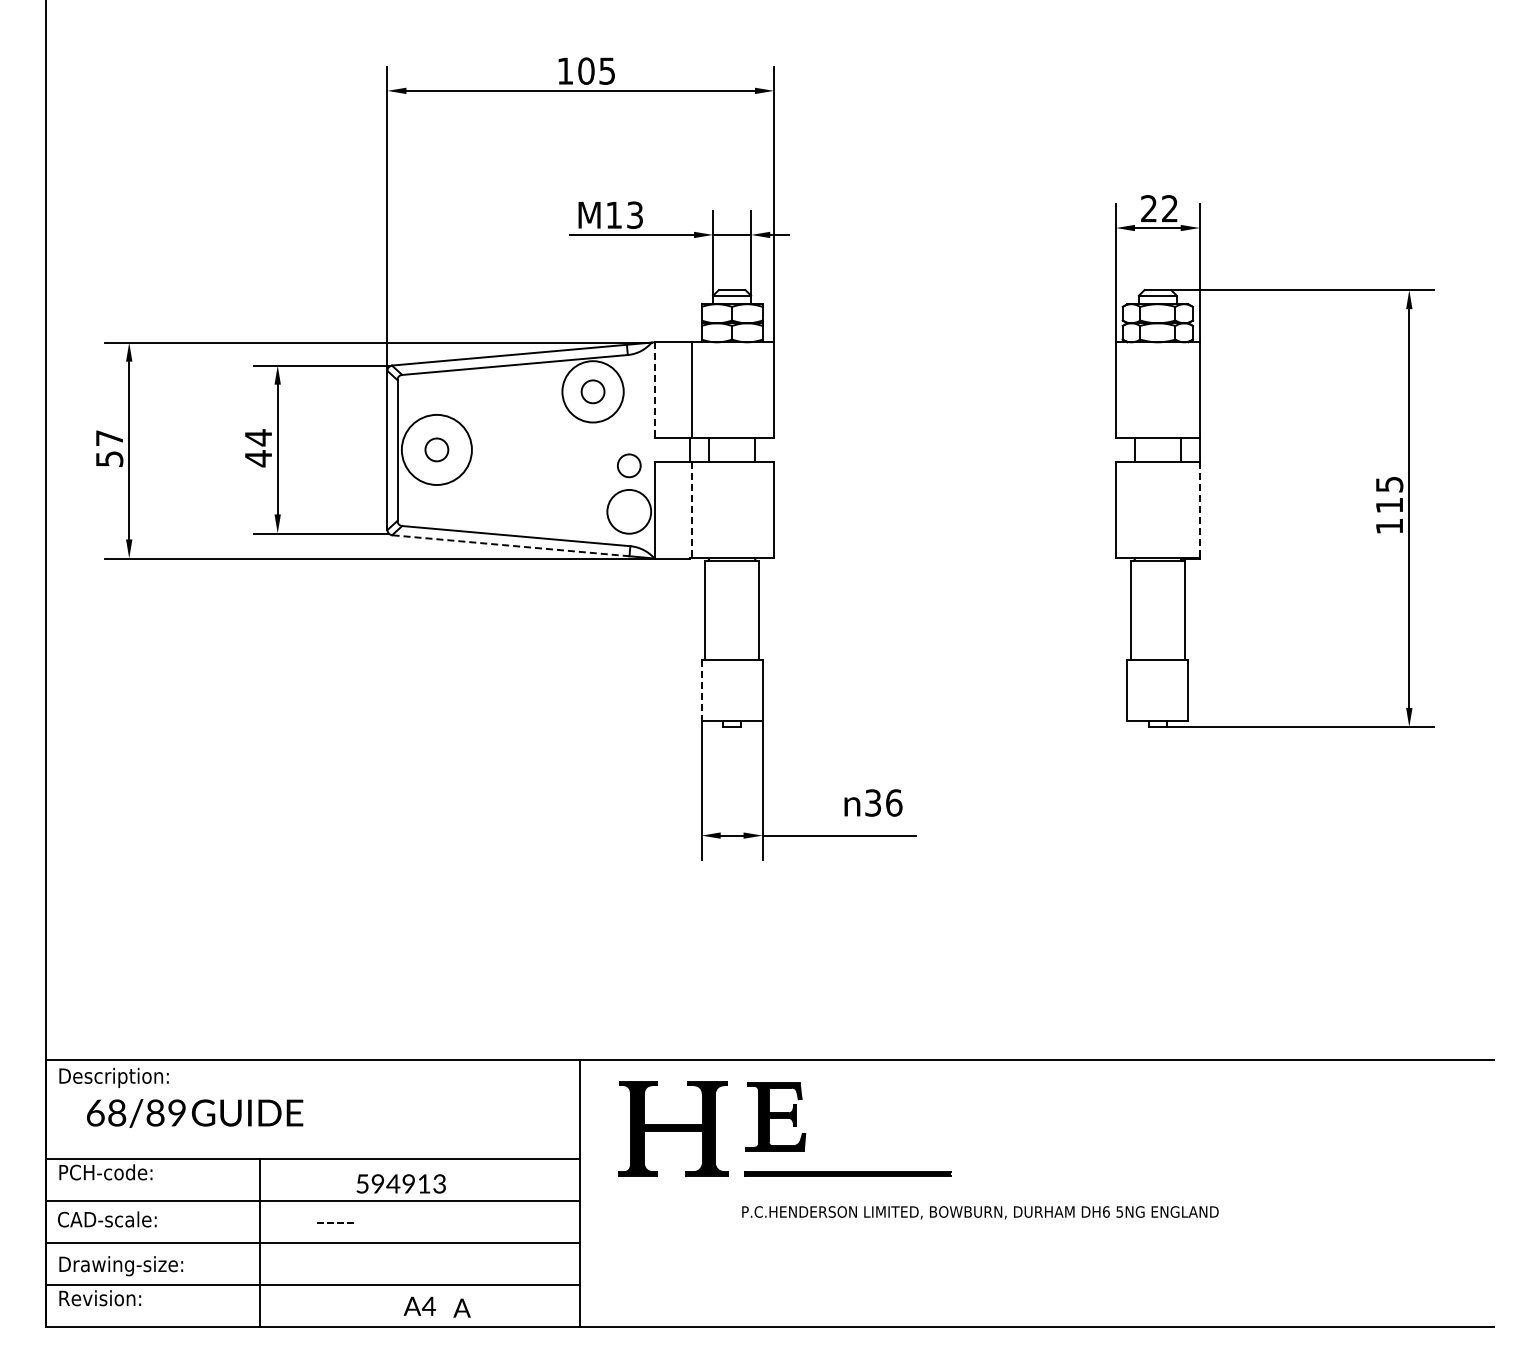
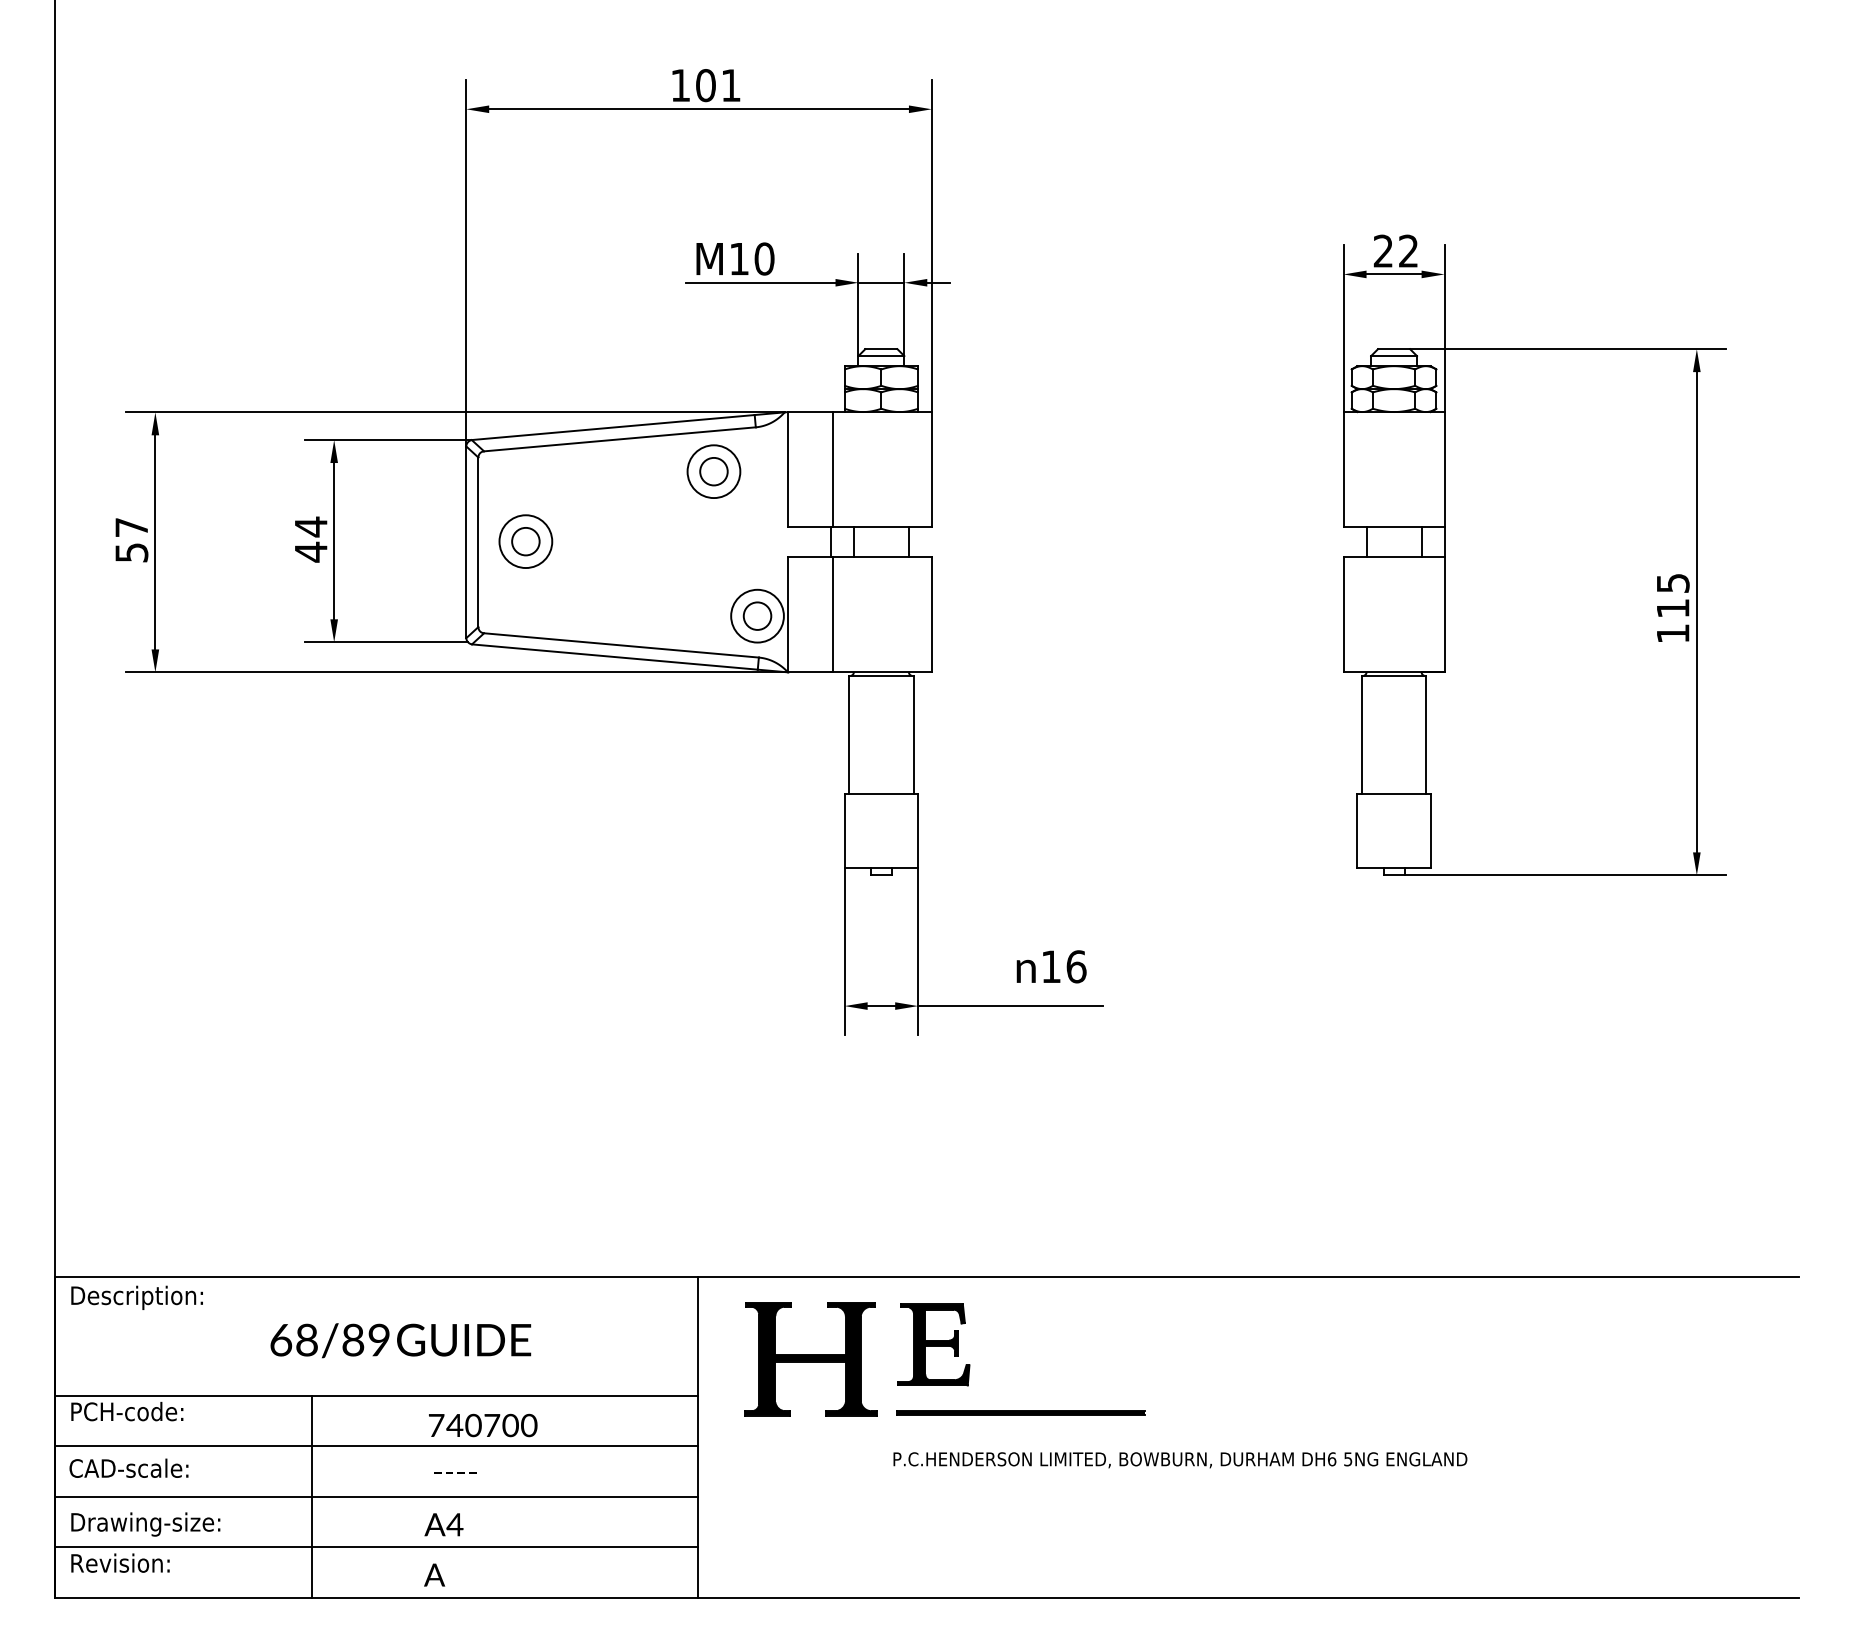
text: (606, 70) -> (730, 84), 105 -> 101
text: (635, 214) -> (765, 258), 13 -> 10
line: (654, 390) -> (787, 470), dashed -> solid
circle: (592, 391) -> (713, 471), size x0.71
circle: (436, 449) -> (525, 541), size x0.62
circle: (629, 465) -> (757, 615), moved
line: (691, 510) -> (832, 614), dashed -> solid
line: (1199, 510) -> (1444, 614), dashed -> solid
line: (511, 545) -> (615, 656), dashed -> solid
line: (701, 690) -> (844, 831), dashed -> solid
text: (873, 802) -> (1051, 966), 36 -> 16
text: (195, 1113) -> (401, 1340), moved
text: (401, 1183) -> (483, 1424), 594913 -> 740700
text: (335, 1222) -> (455, 1471), moved
text: (419, 1305) -> (443, 1523), moved
text: (461, 1307) -> (433, 1574), moved

